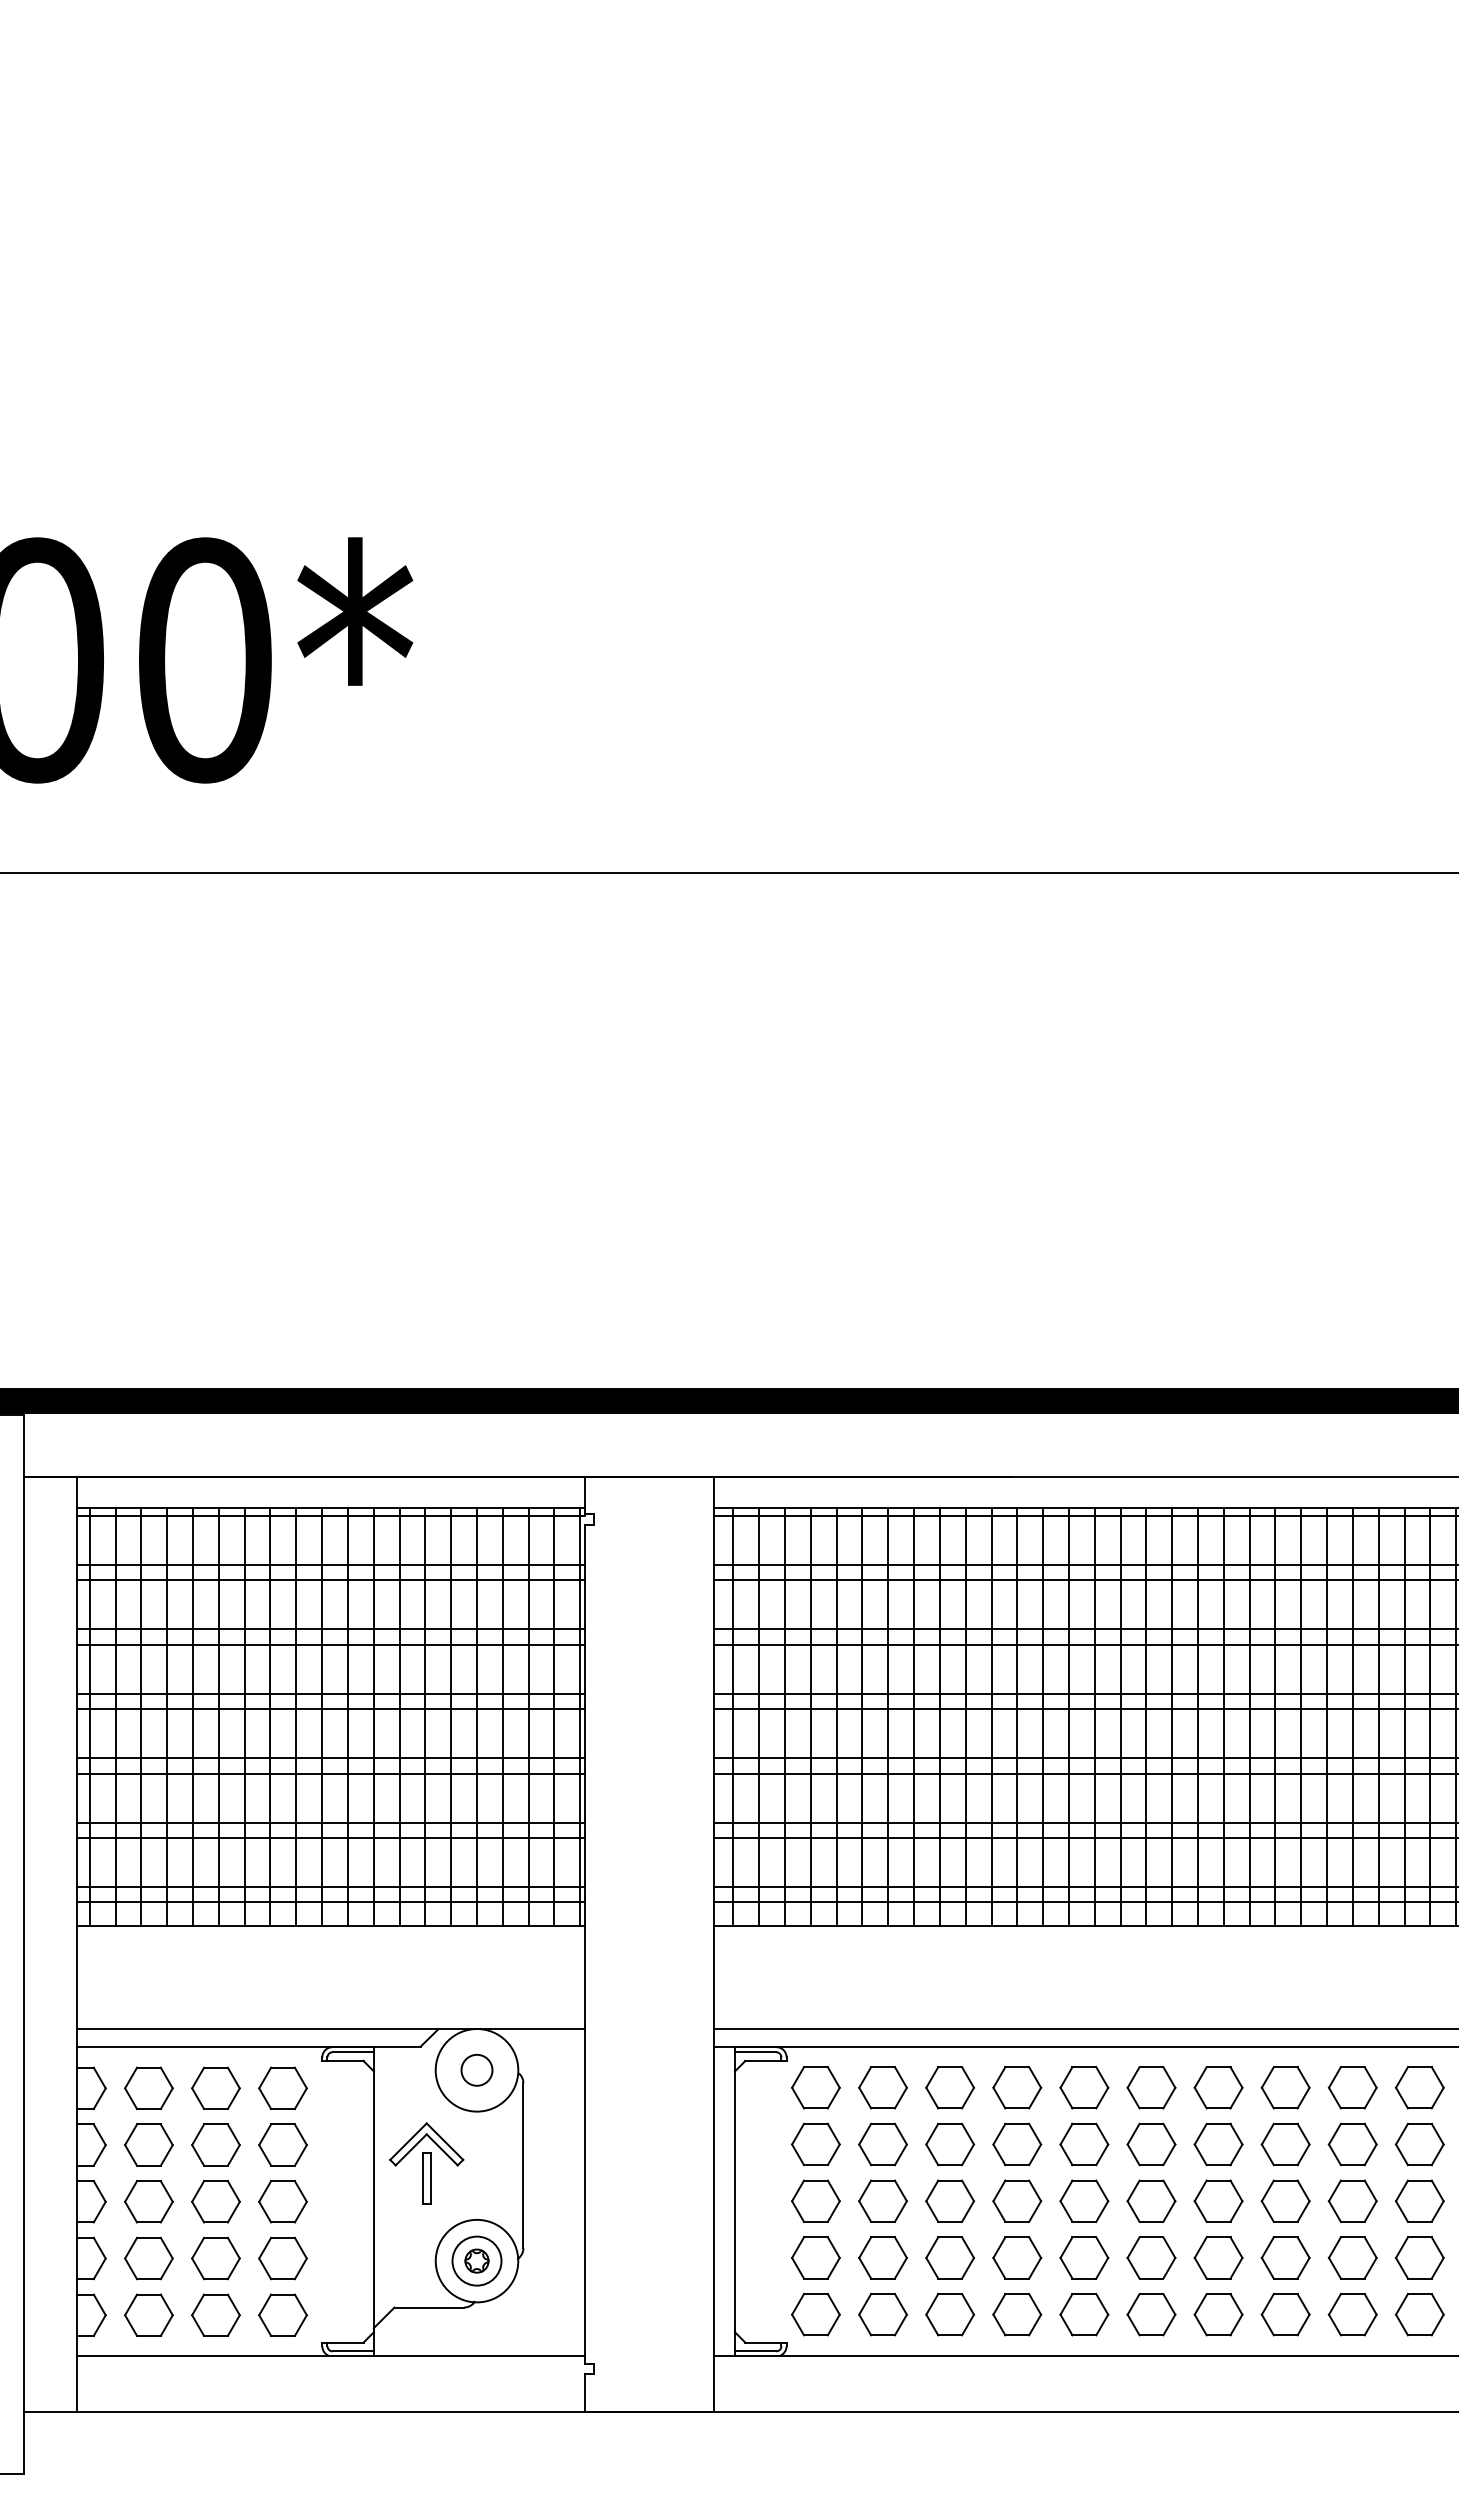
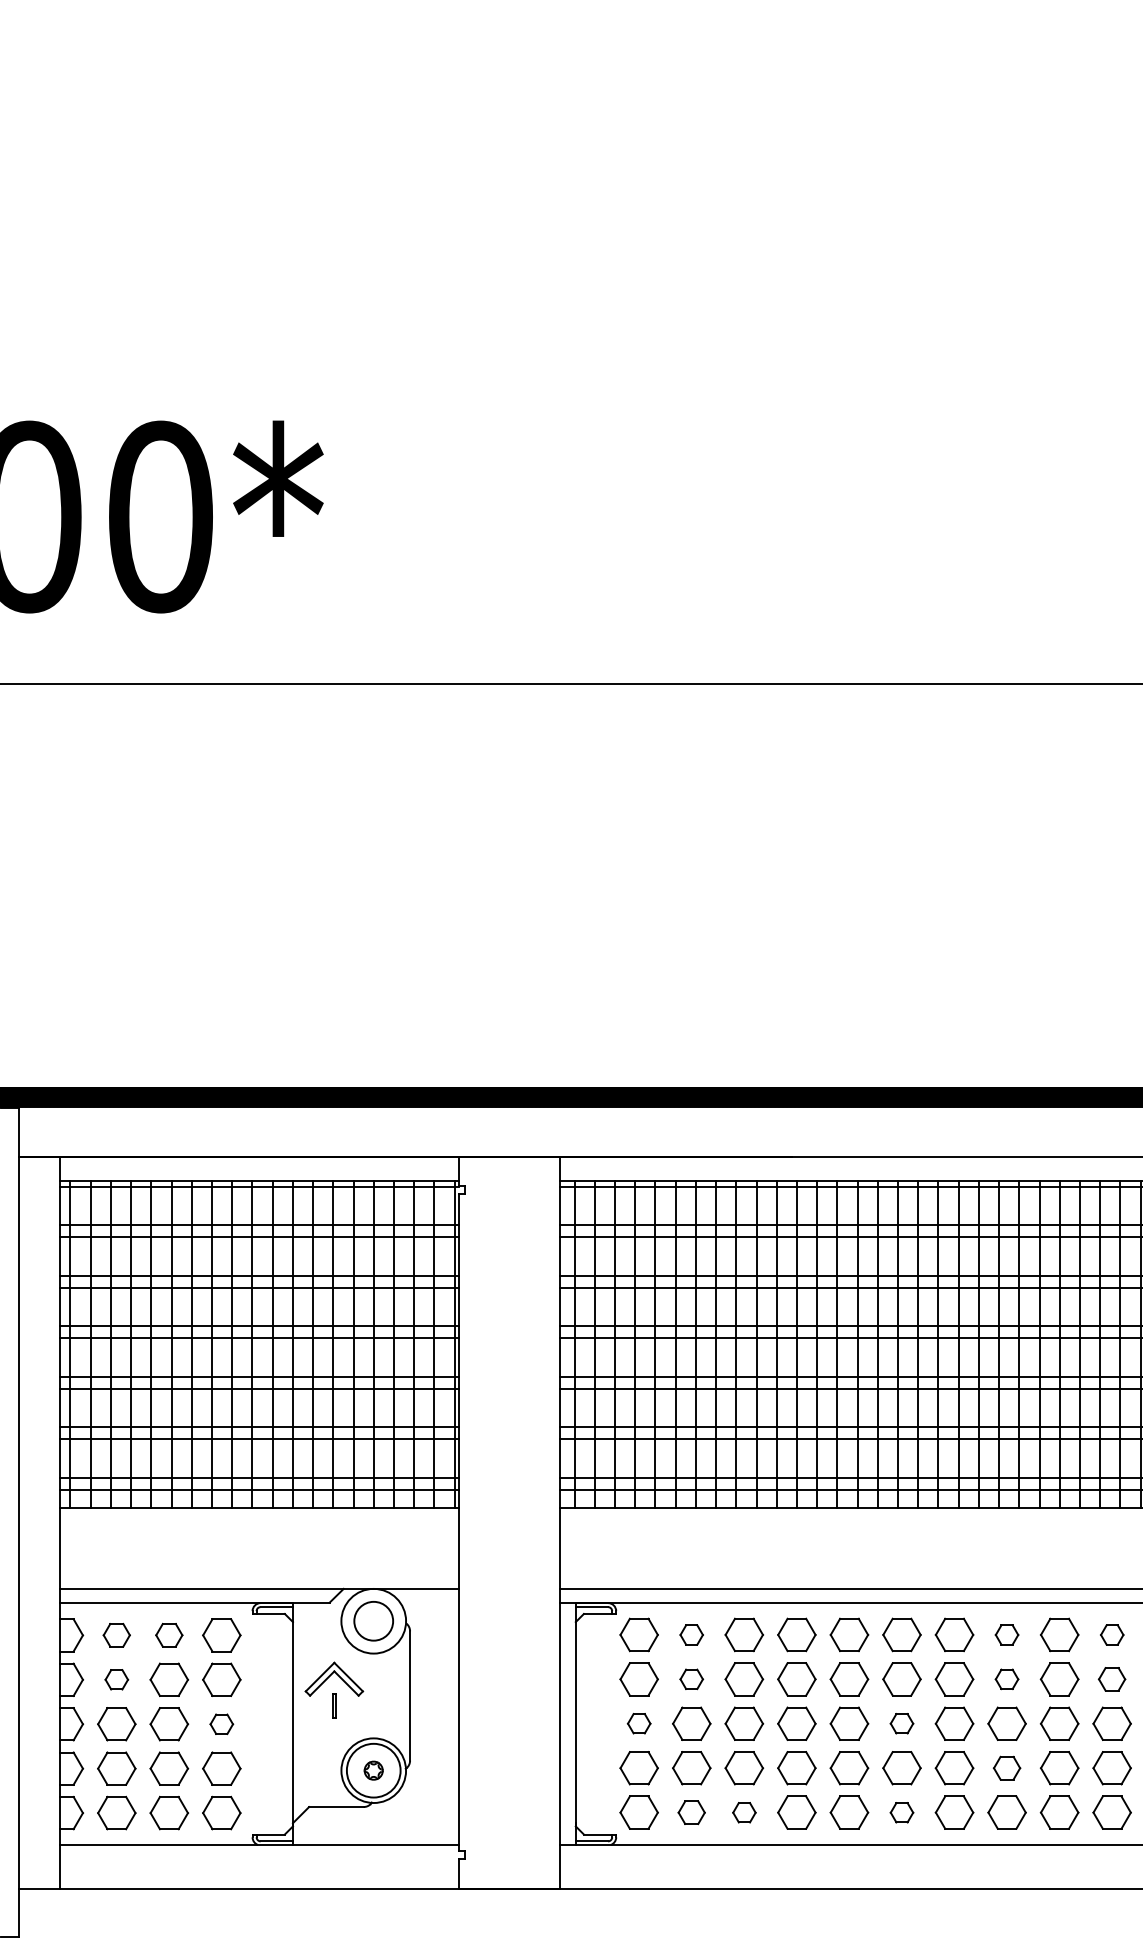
circle: (476, 2069) -> (373, 1620), size x1.6
part: (148, 2087) -> (116, 1634), size x0.7
part: (215, 2087) -> (168, 1634), size x0.7
part: (882, 2087) -> (691, 1634), size x0.6
part: (1285, 2087) -> (1006, 1634), size x0.6
part: (1419, 2087) -> (1111, 1634), size x0.6
part: (148, 2144) -> (116, 1679), size x0.6
part: (882, 2144) -> (691, 1679), size x0.6
part: (1285, 2144) -> (1006, 1679), size x0.6
part: (1419, 2144) -> (1111, 1679), size x0.7
part: (426, 2178) -> (334, 1705), size x0.6
part: (815, 2200) -> (638, 1723), size x0.6
part: (1151, 2200) -> (902, 1723), size x0.6
part: (282, 2201) -> (221, 1723), size x0.6
part: (1285, 2257) -> (1006, 1767), size x0.7
circle: (476, 2260) -> (373, 1770), size x1.4
part: (882, 2314) -> (691, 1812), size x0.7
part: (950, 2314) -> (744, 1812), size x0.6
part: (1151, 2314) -> (902, 1812), size x0.6

